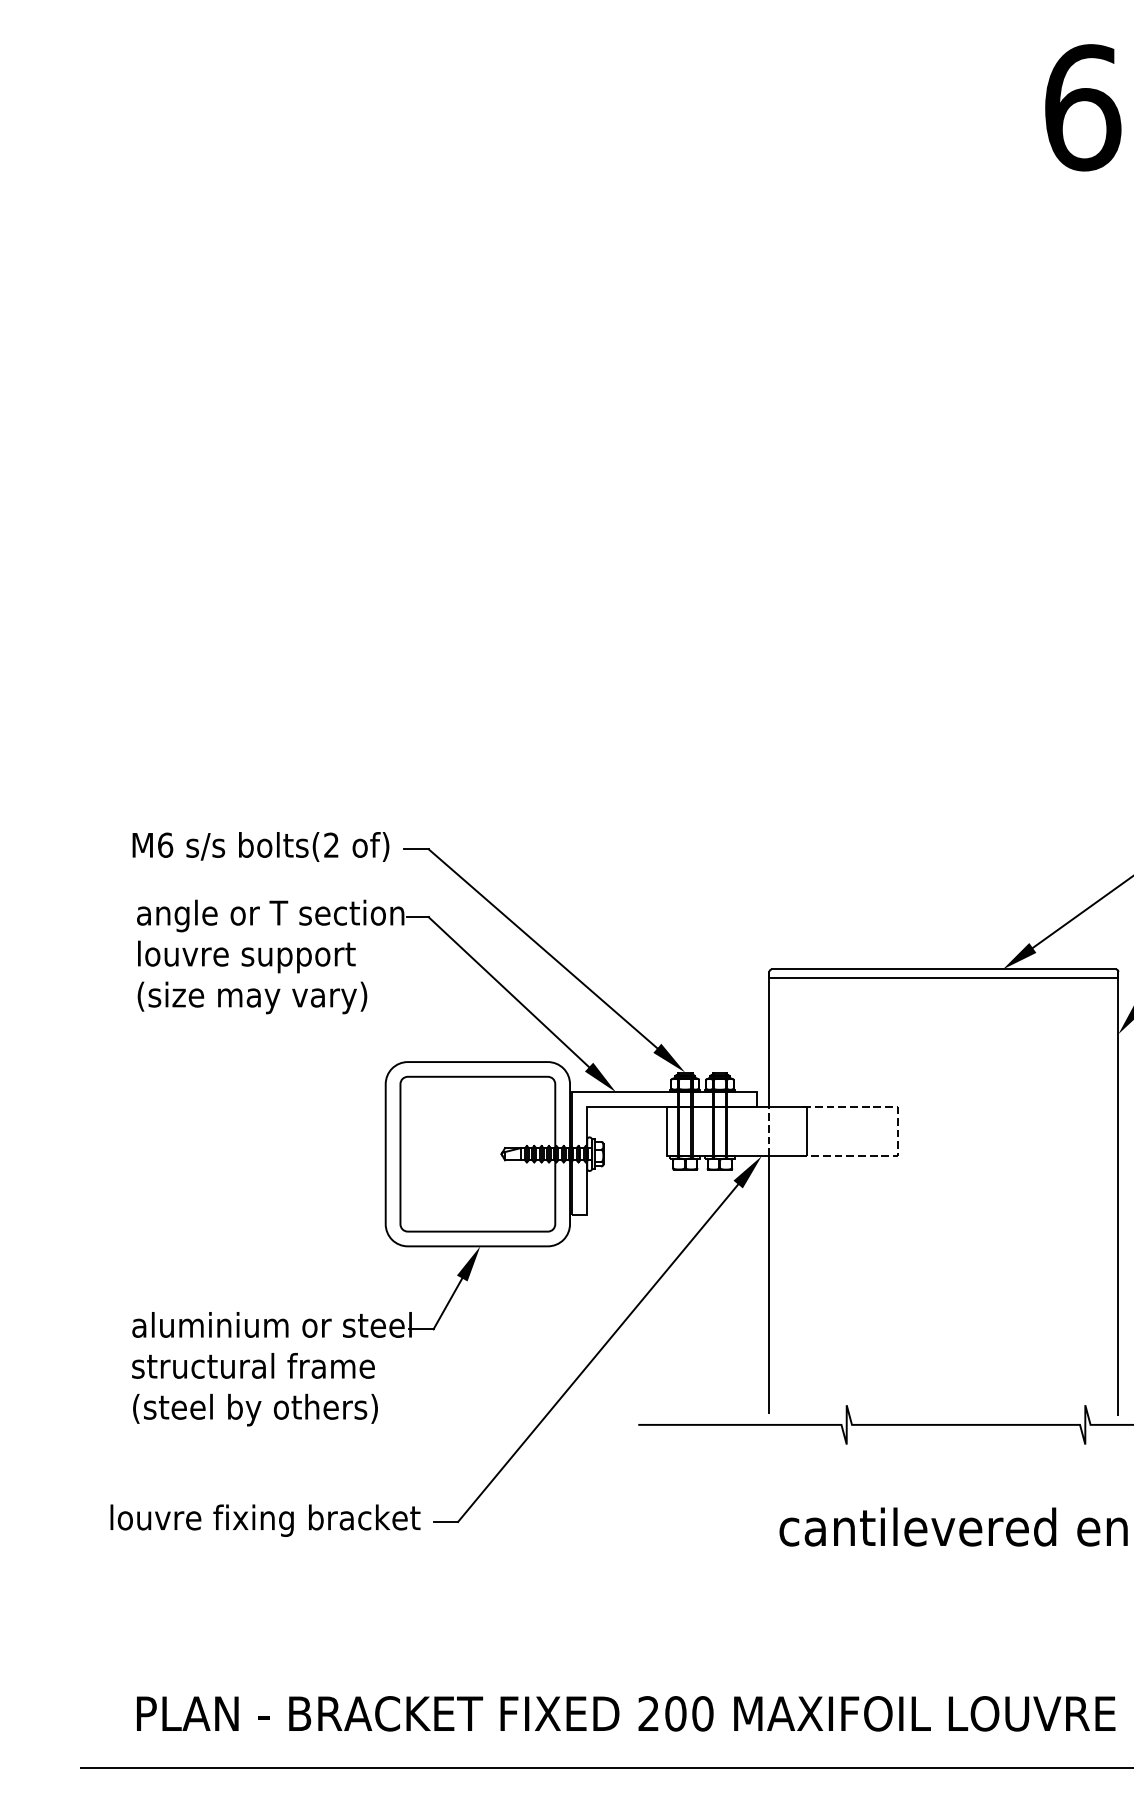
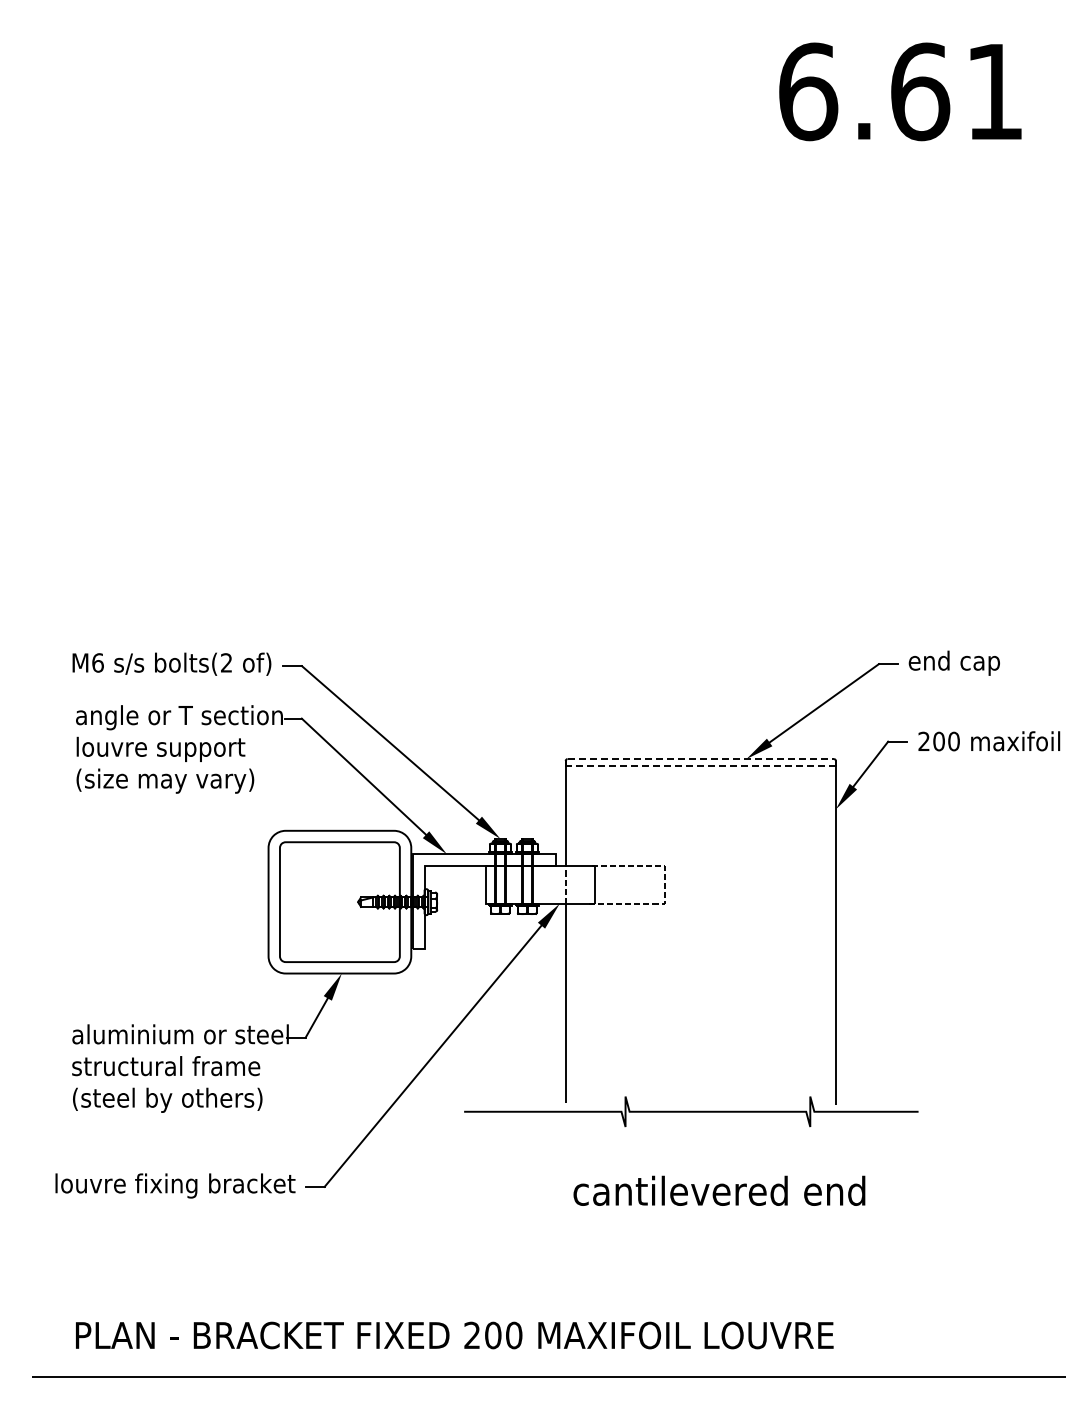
line: (944, 969) -> (701, 759), solid -> dashed
line: (943, 977) -> (700, 765), solid -> dashed

